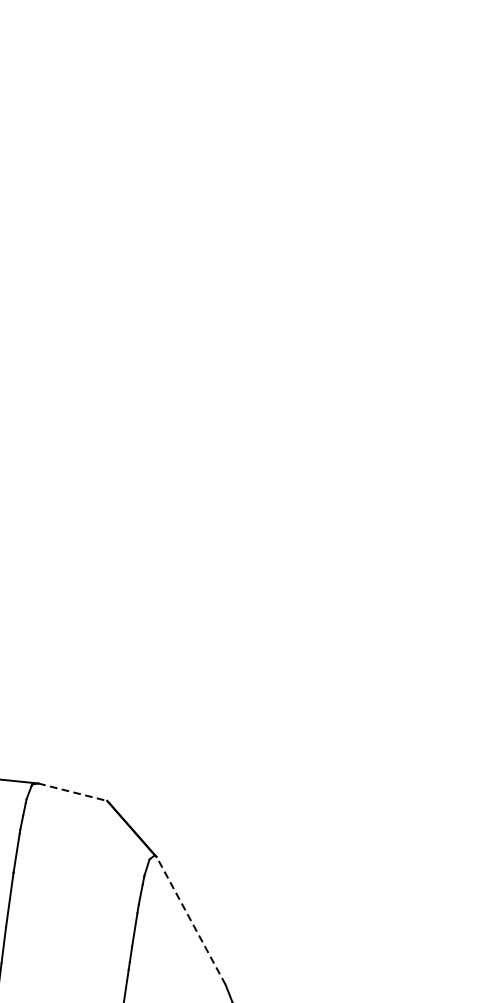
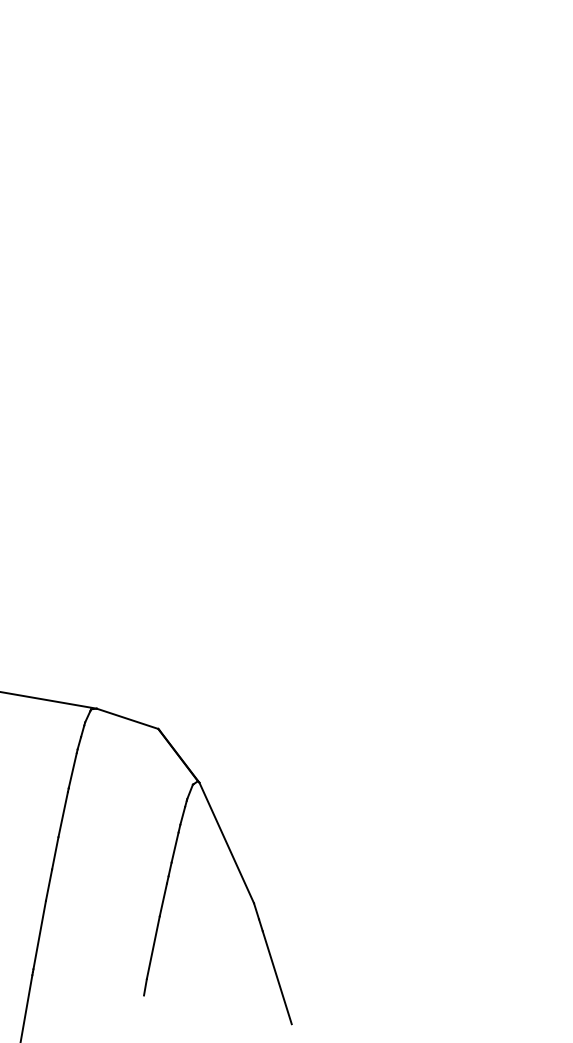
line: (73, 791) -> (128, 718), dashed -> solid
line: (190, 920) -> (226, 842), dashed -> solid

